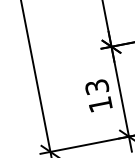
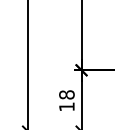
text: (96, 86) -> (66, 94), 13 -> 18

